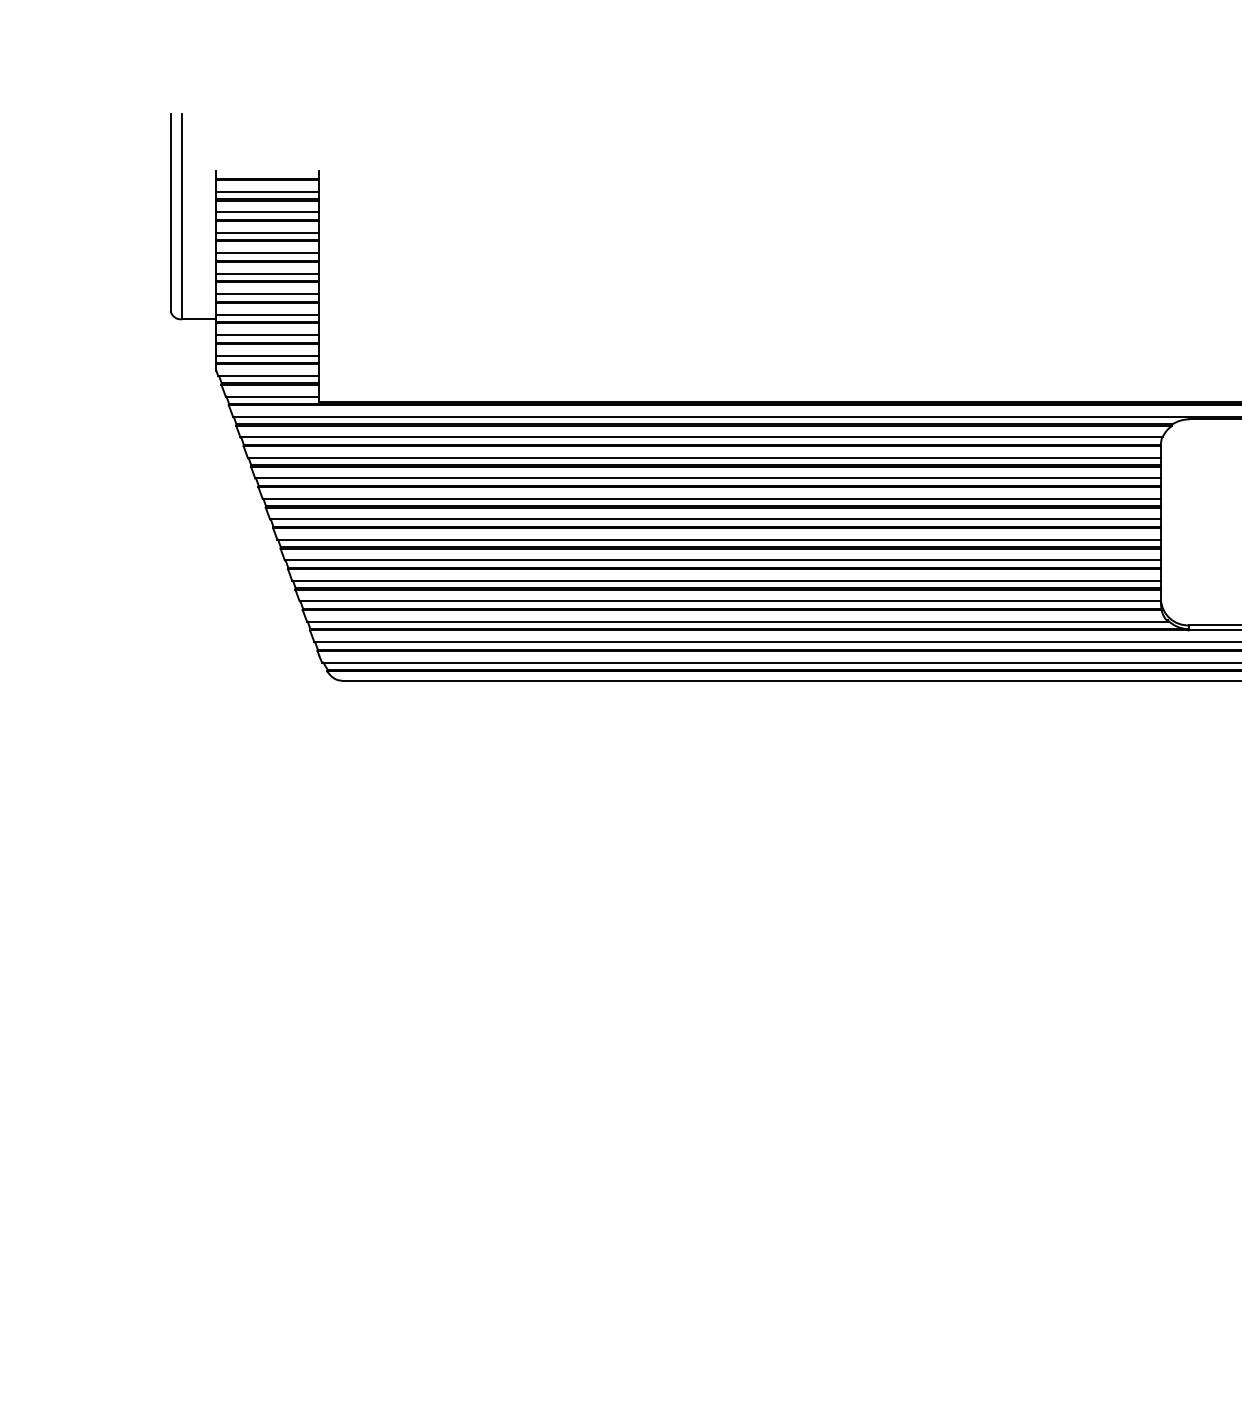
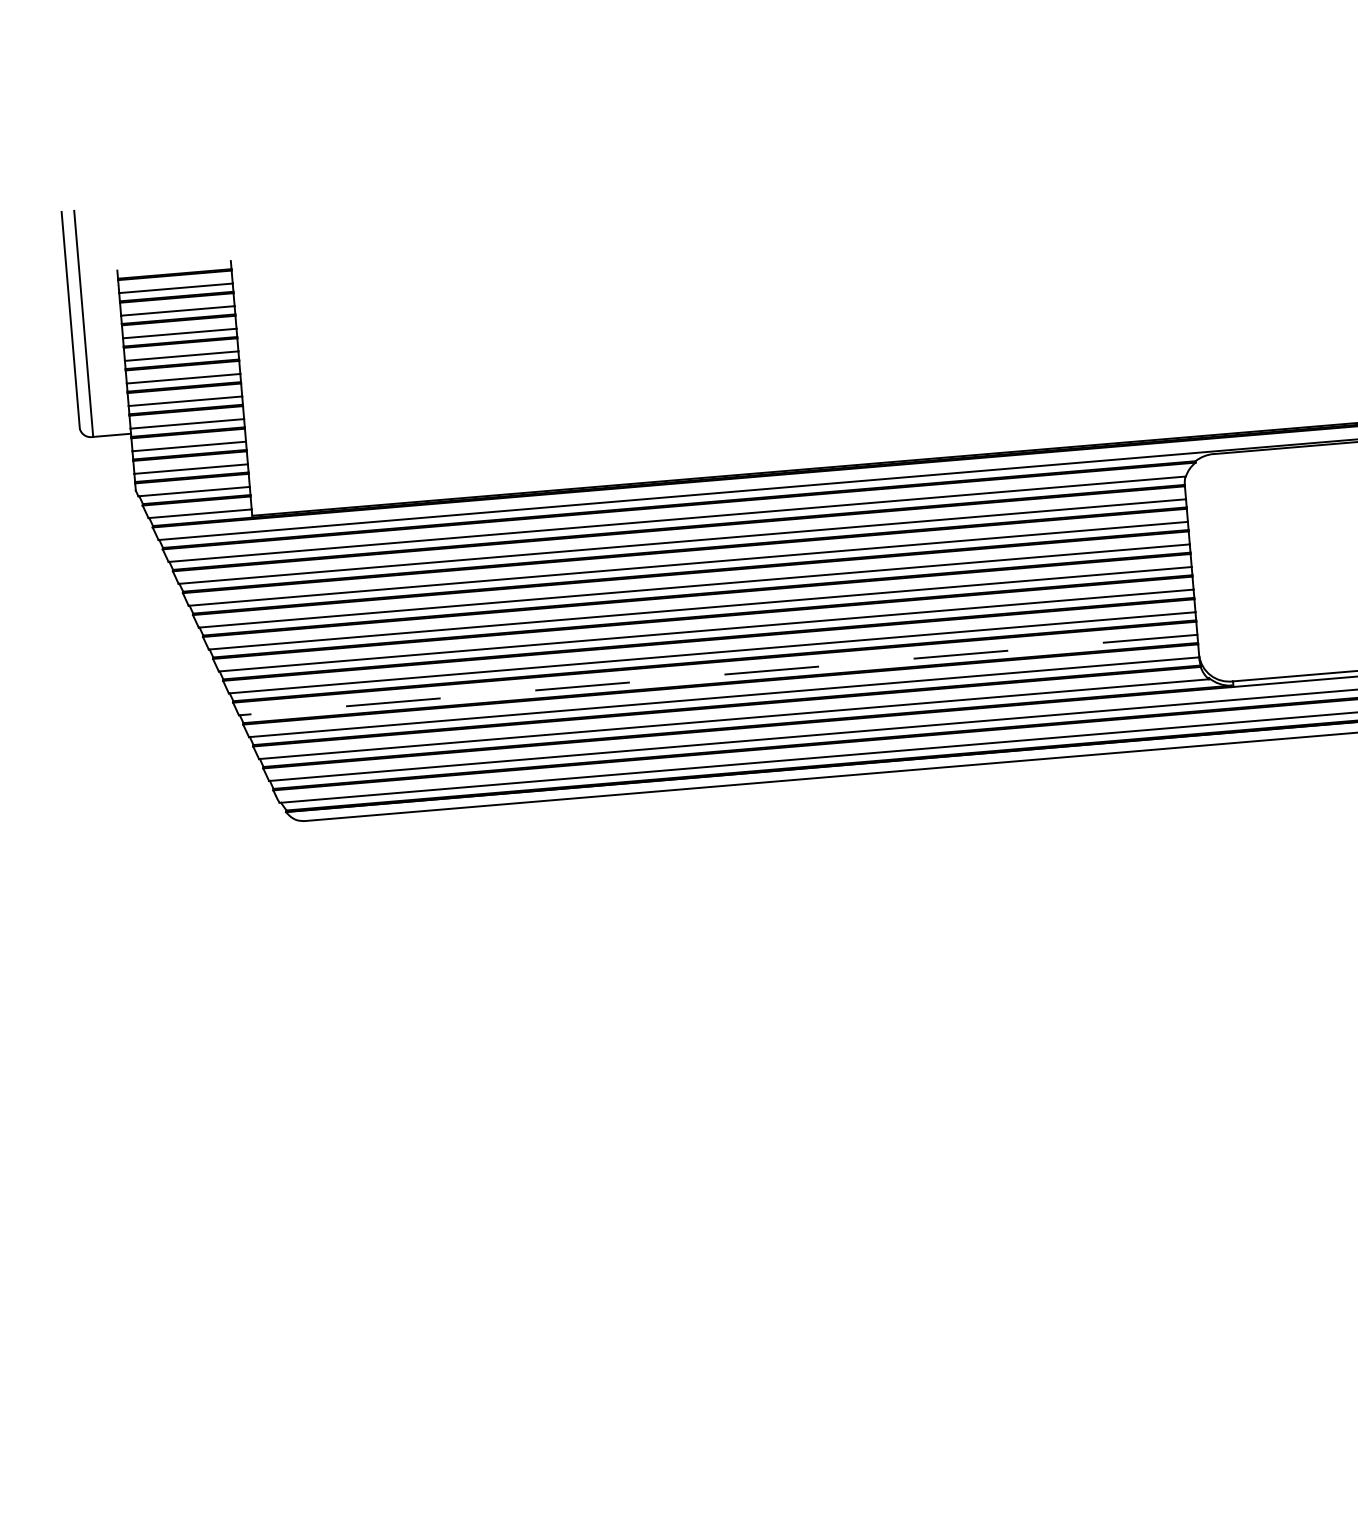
line: (726, 580) -> (718, 674), solid -> dashed

